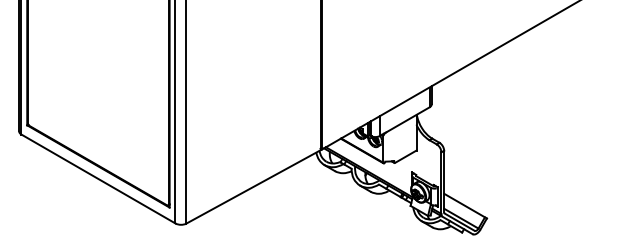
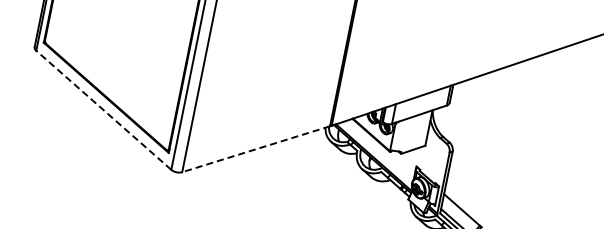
line: (98, 179) -> (103, 110), solid -> dashed
line: (253, 187) -> (256, 149), solid -> dashed

